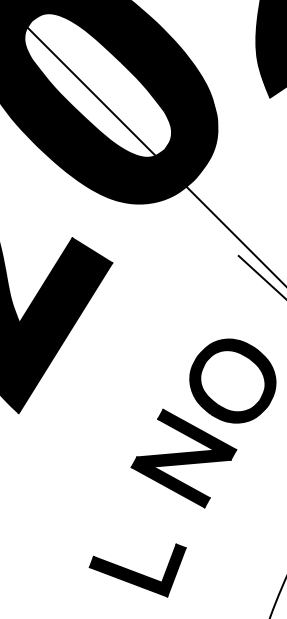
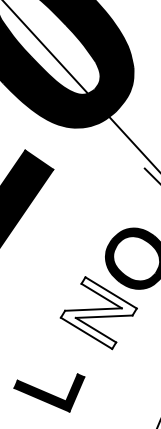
fill: (183, 458) -> (98, 313), removed
part: (137, 570) -> (48, 391), moved

